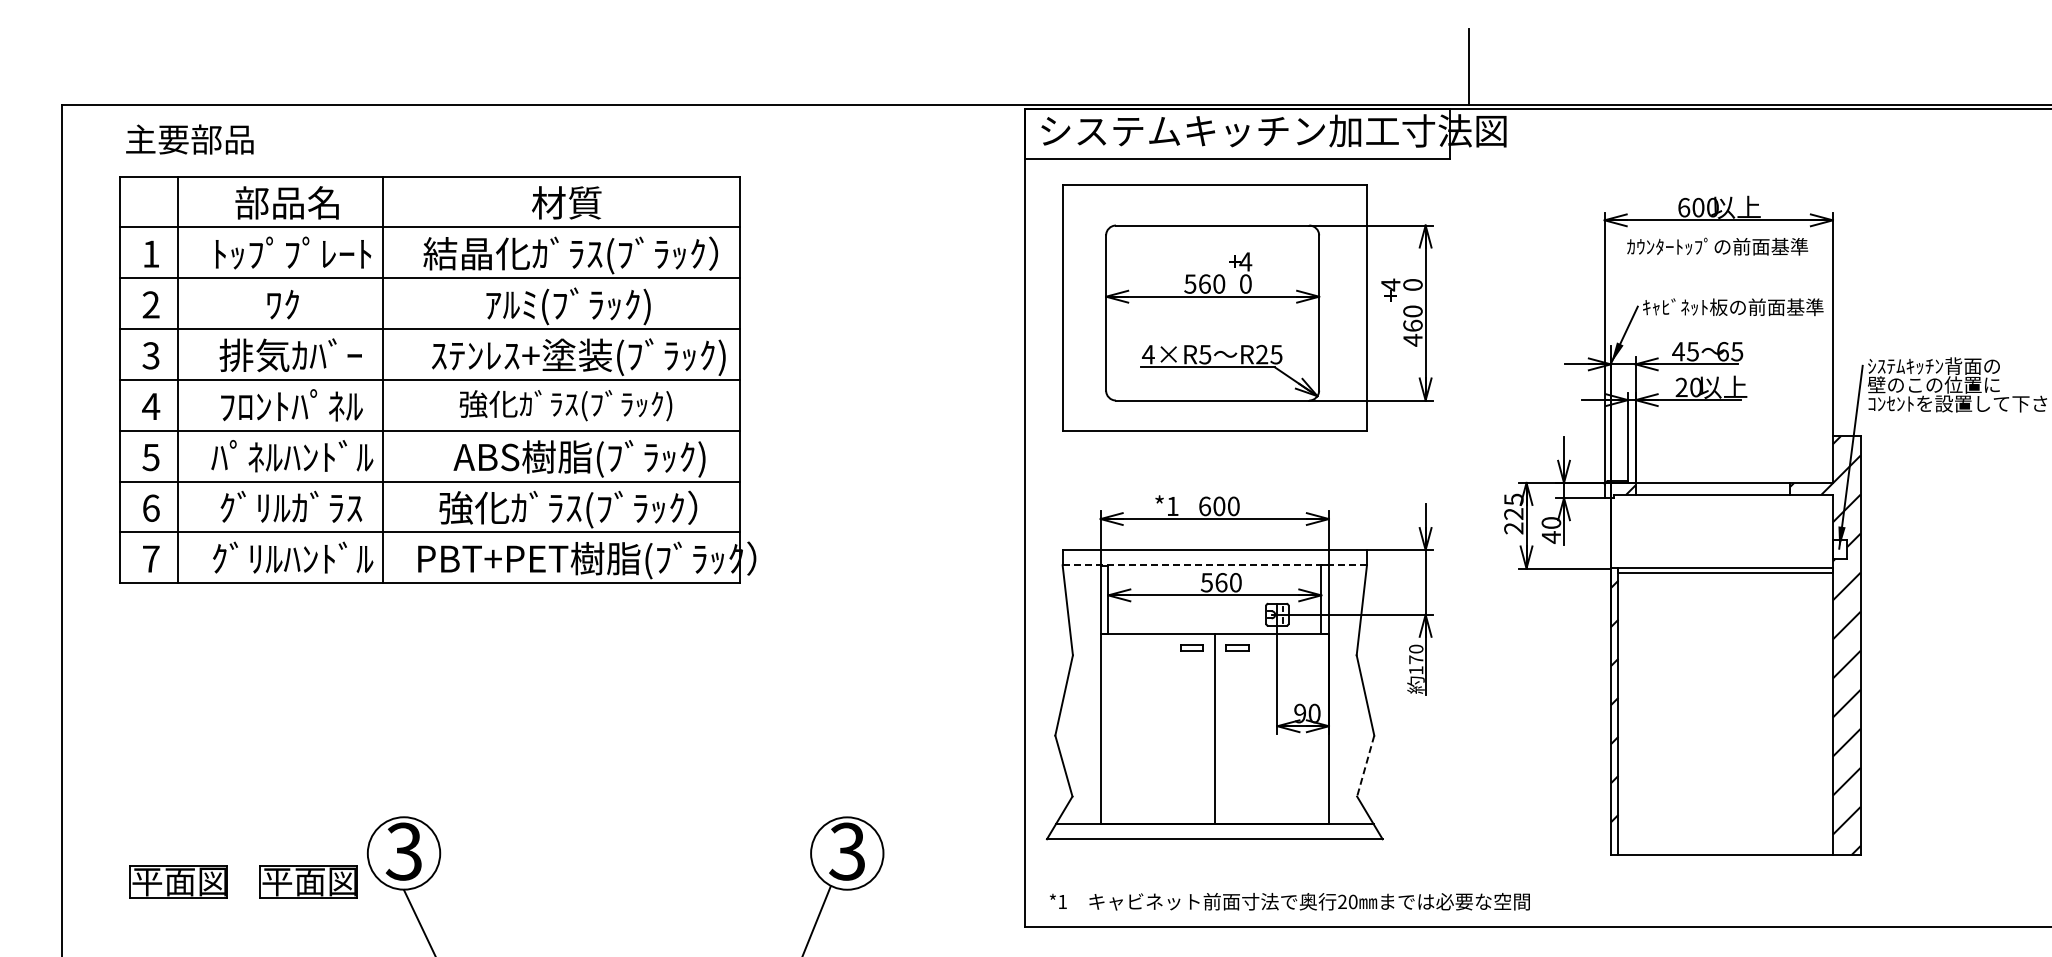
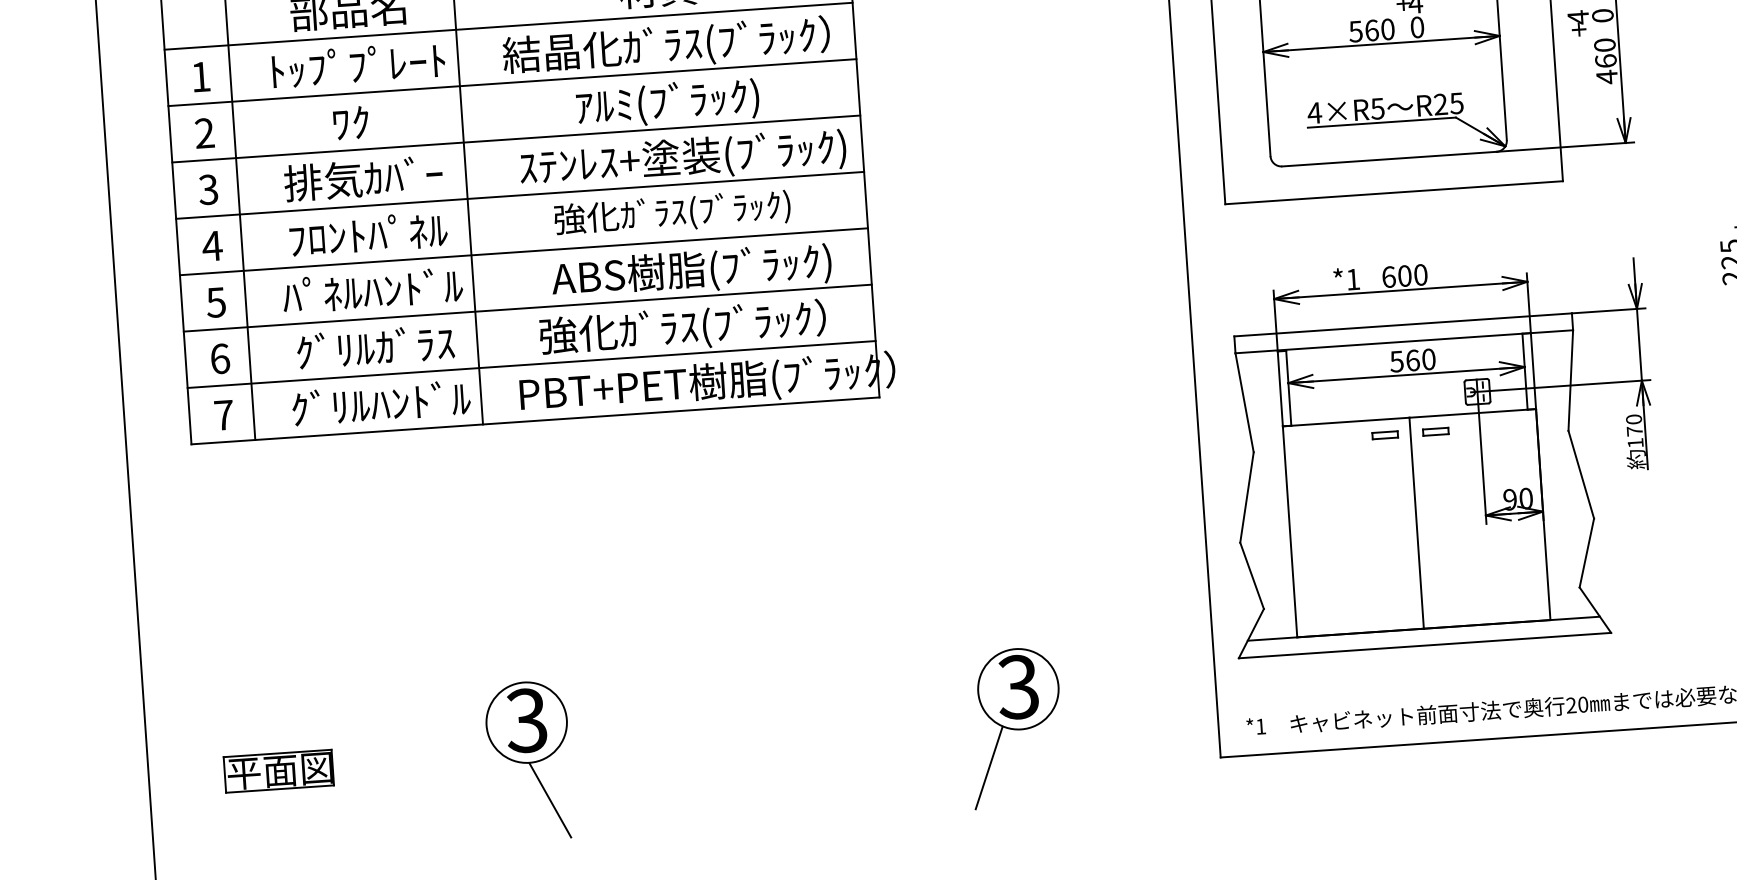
line: (1215, 565) -> (1405, 341), dashed -> solid
line: (1365, 766) -> (1586, 553), dashed -> solid
part: (308, 881) -> (422, 761), removed

